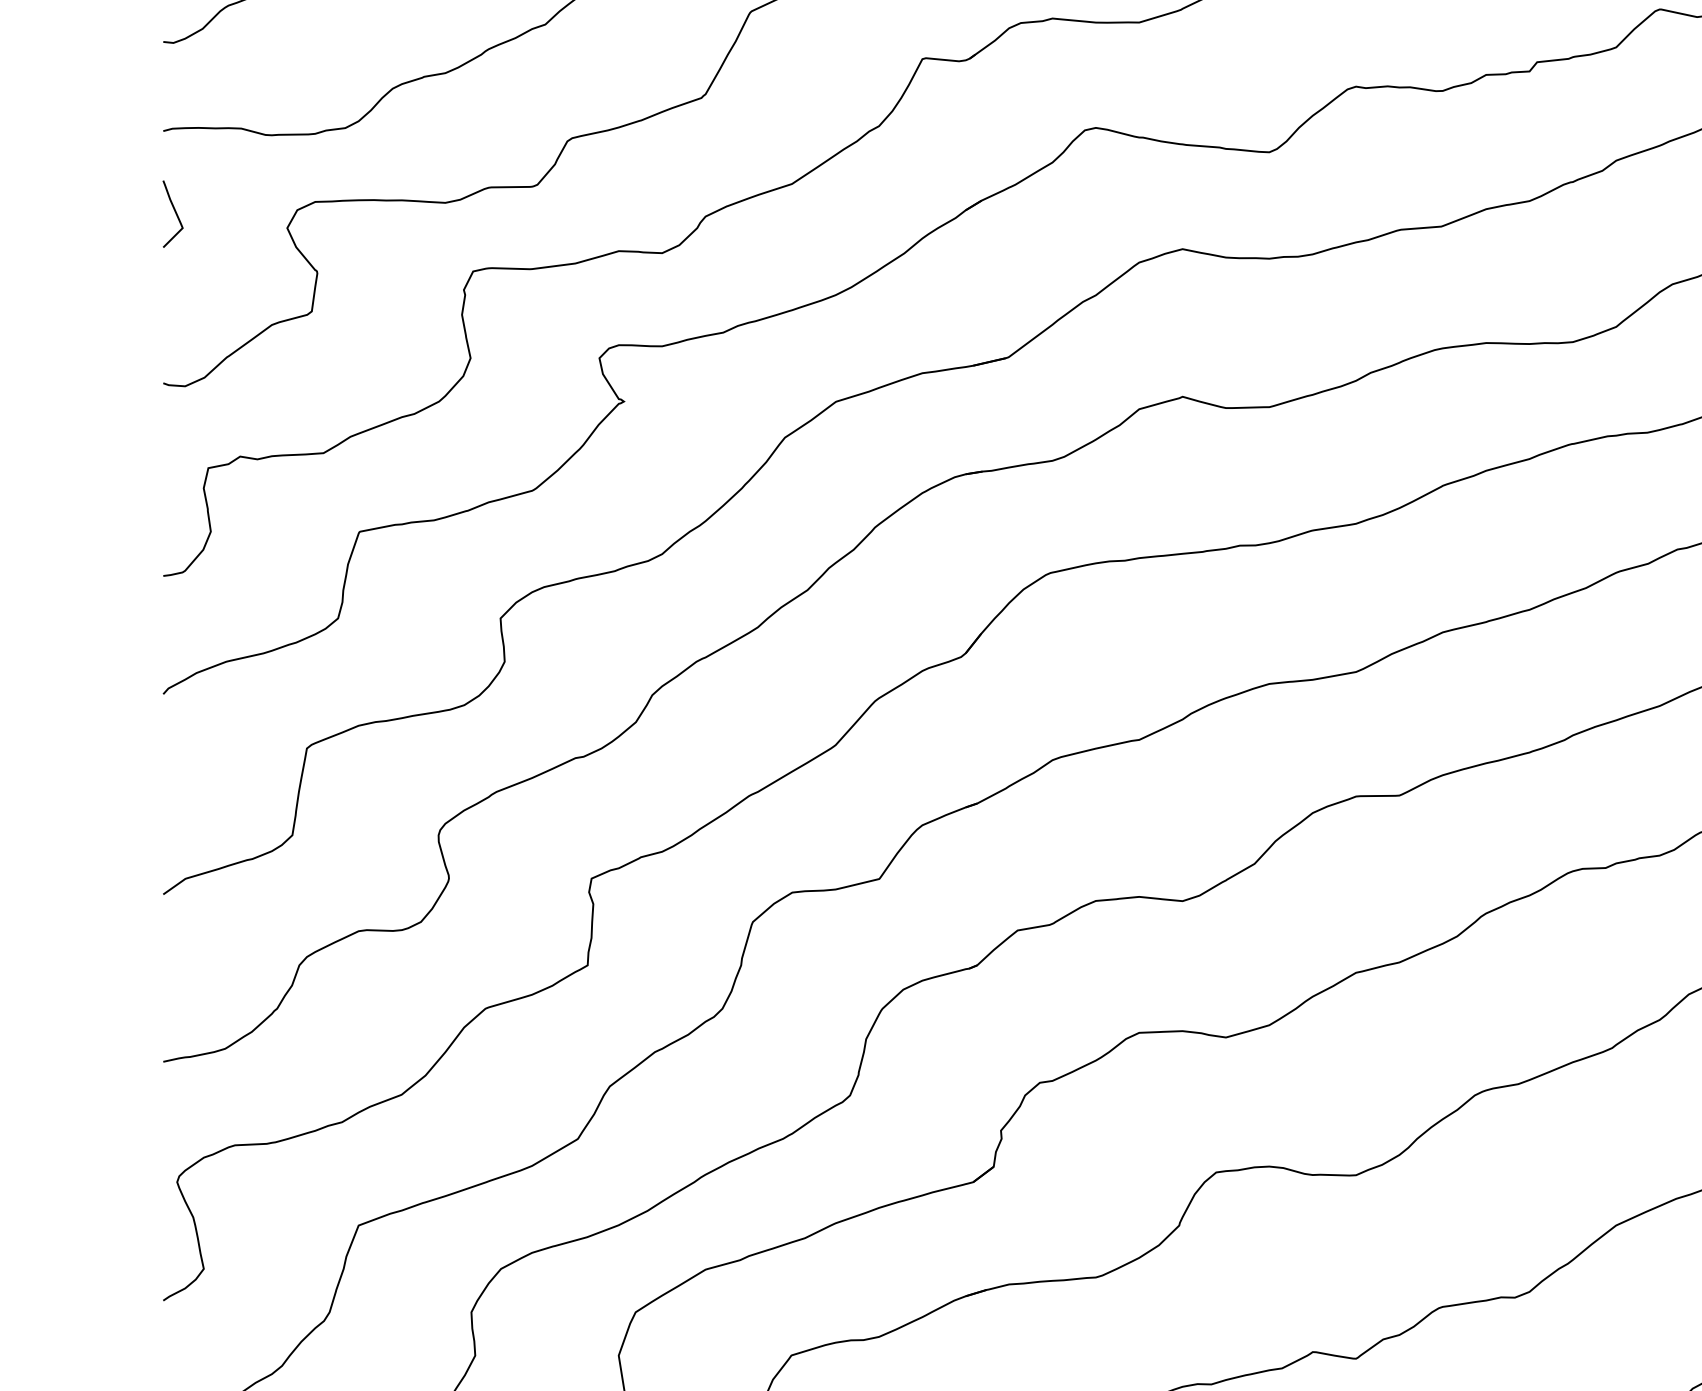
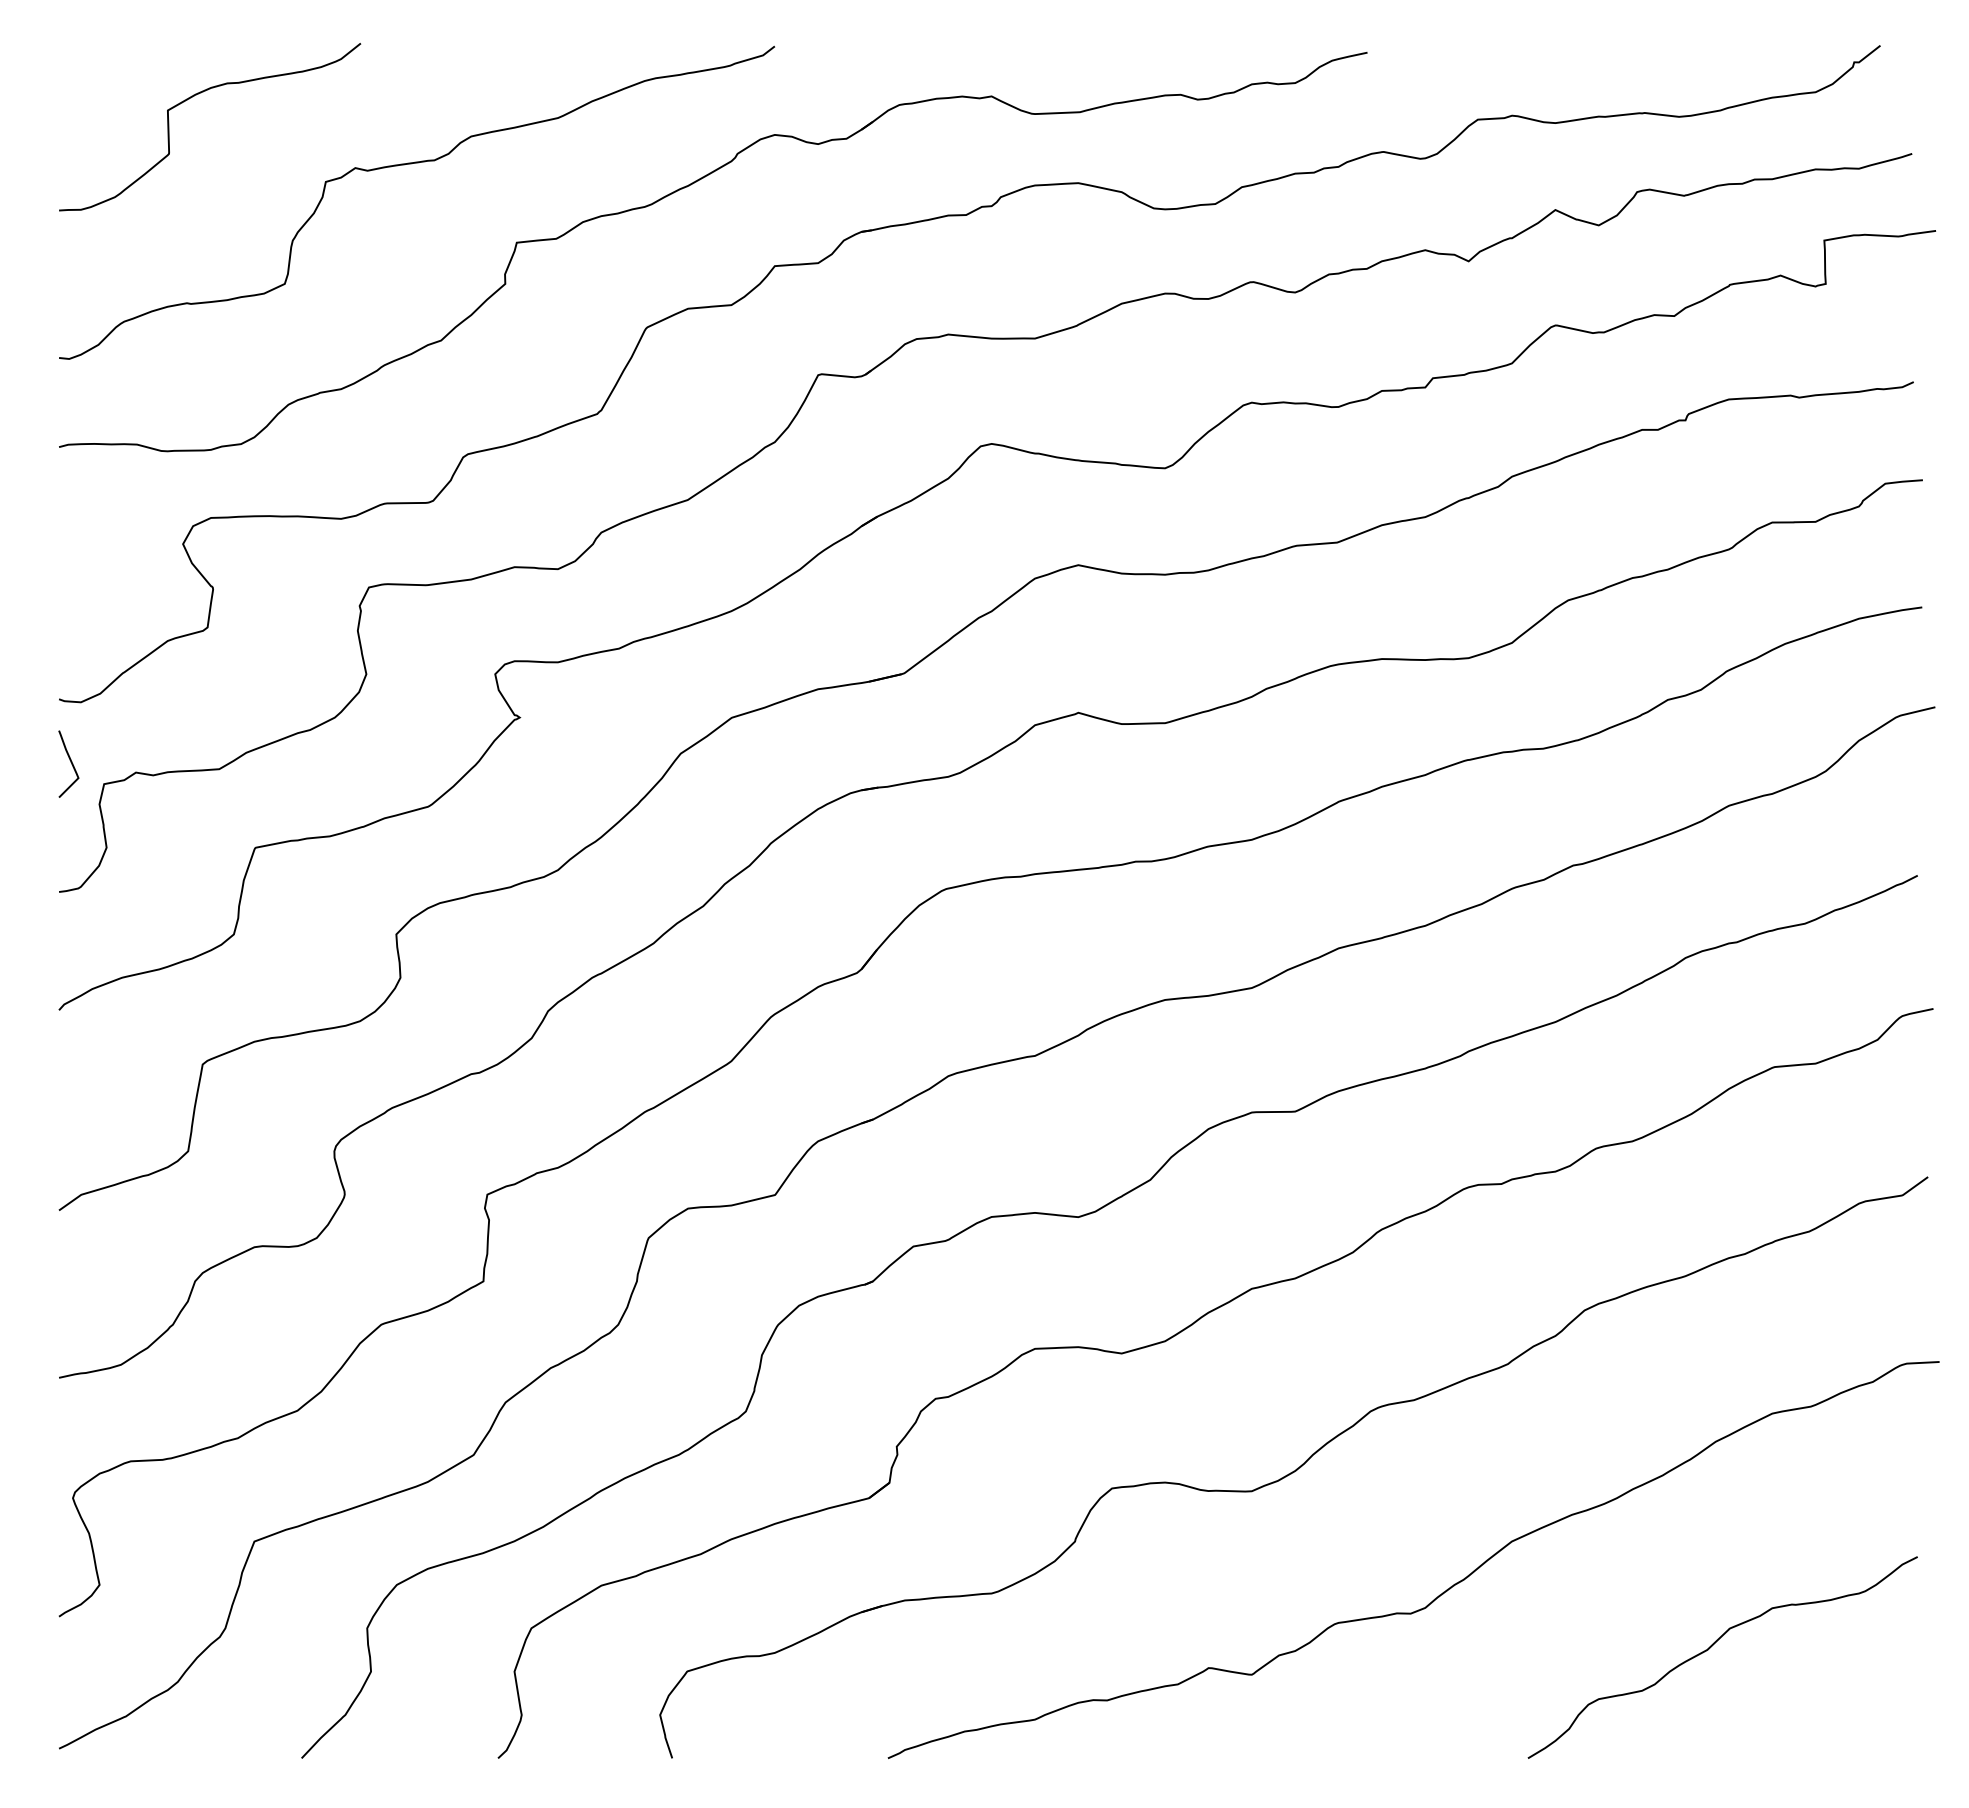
curve: (174, 212) -> (70, 762), moved

